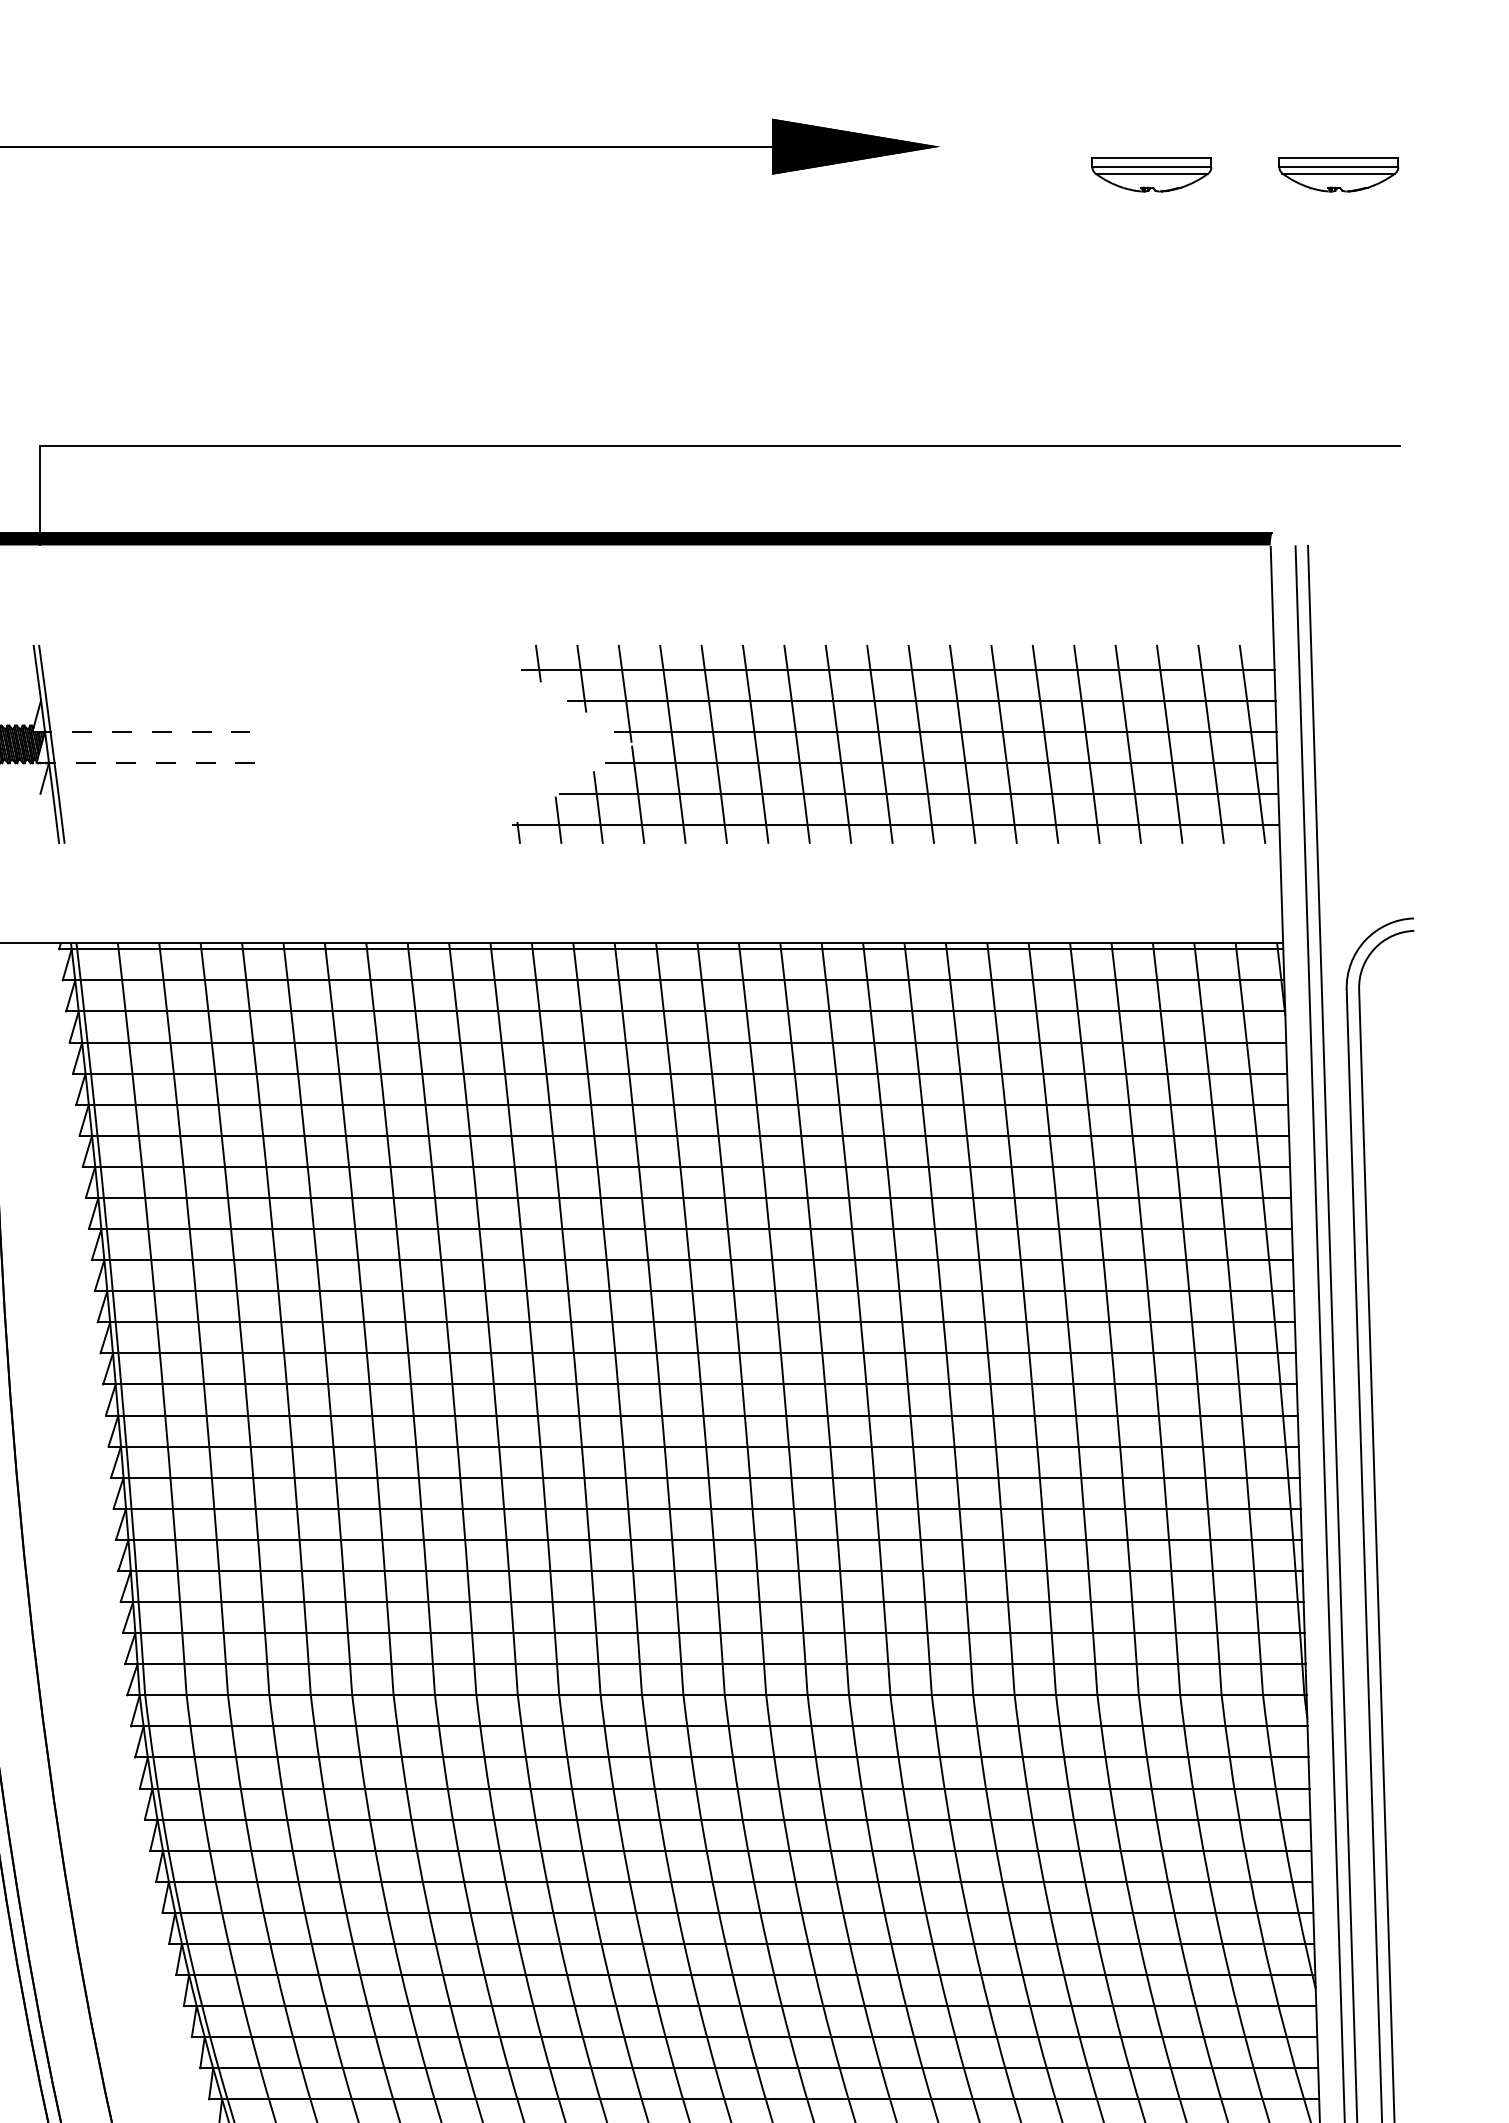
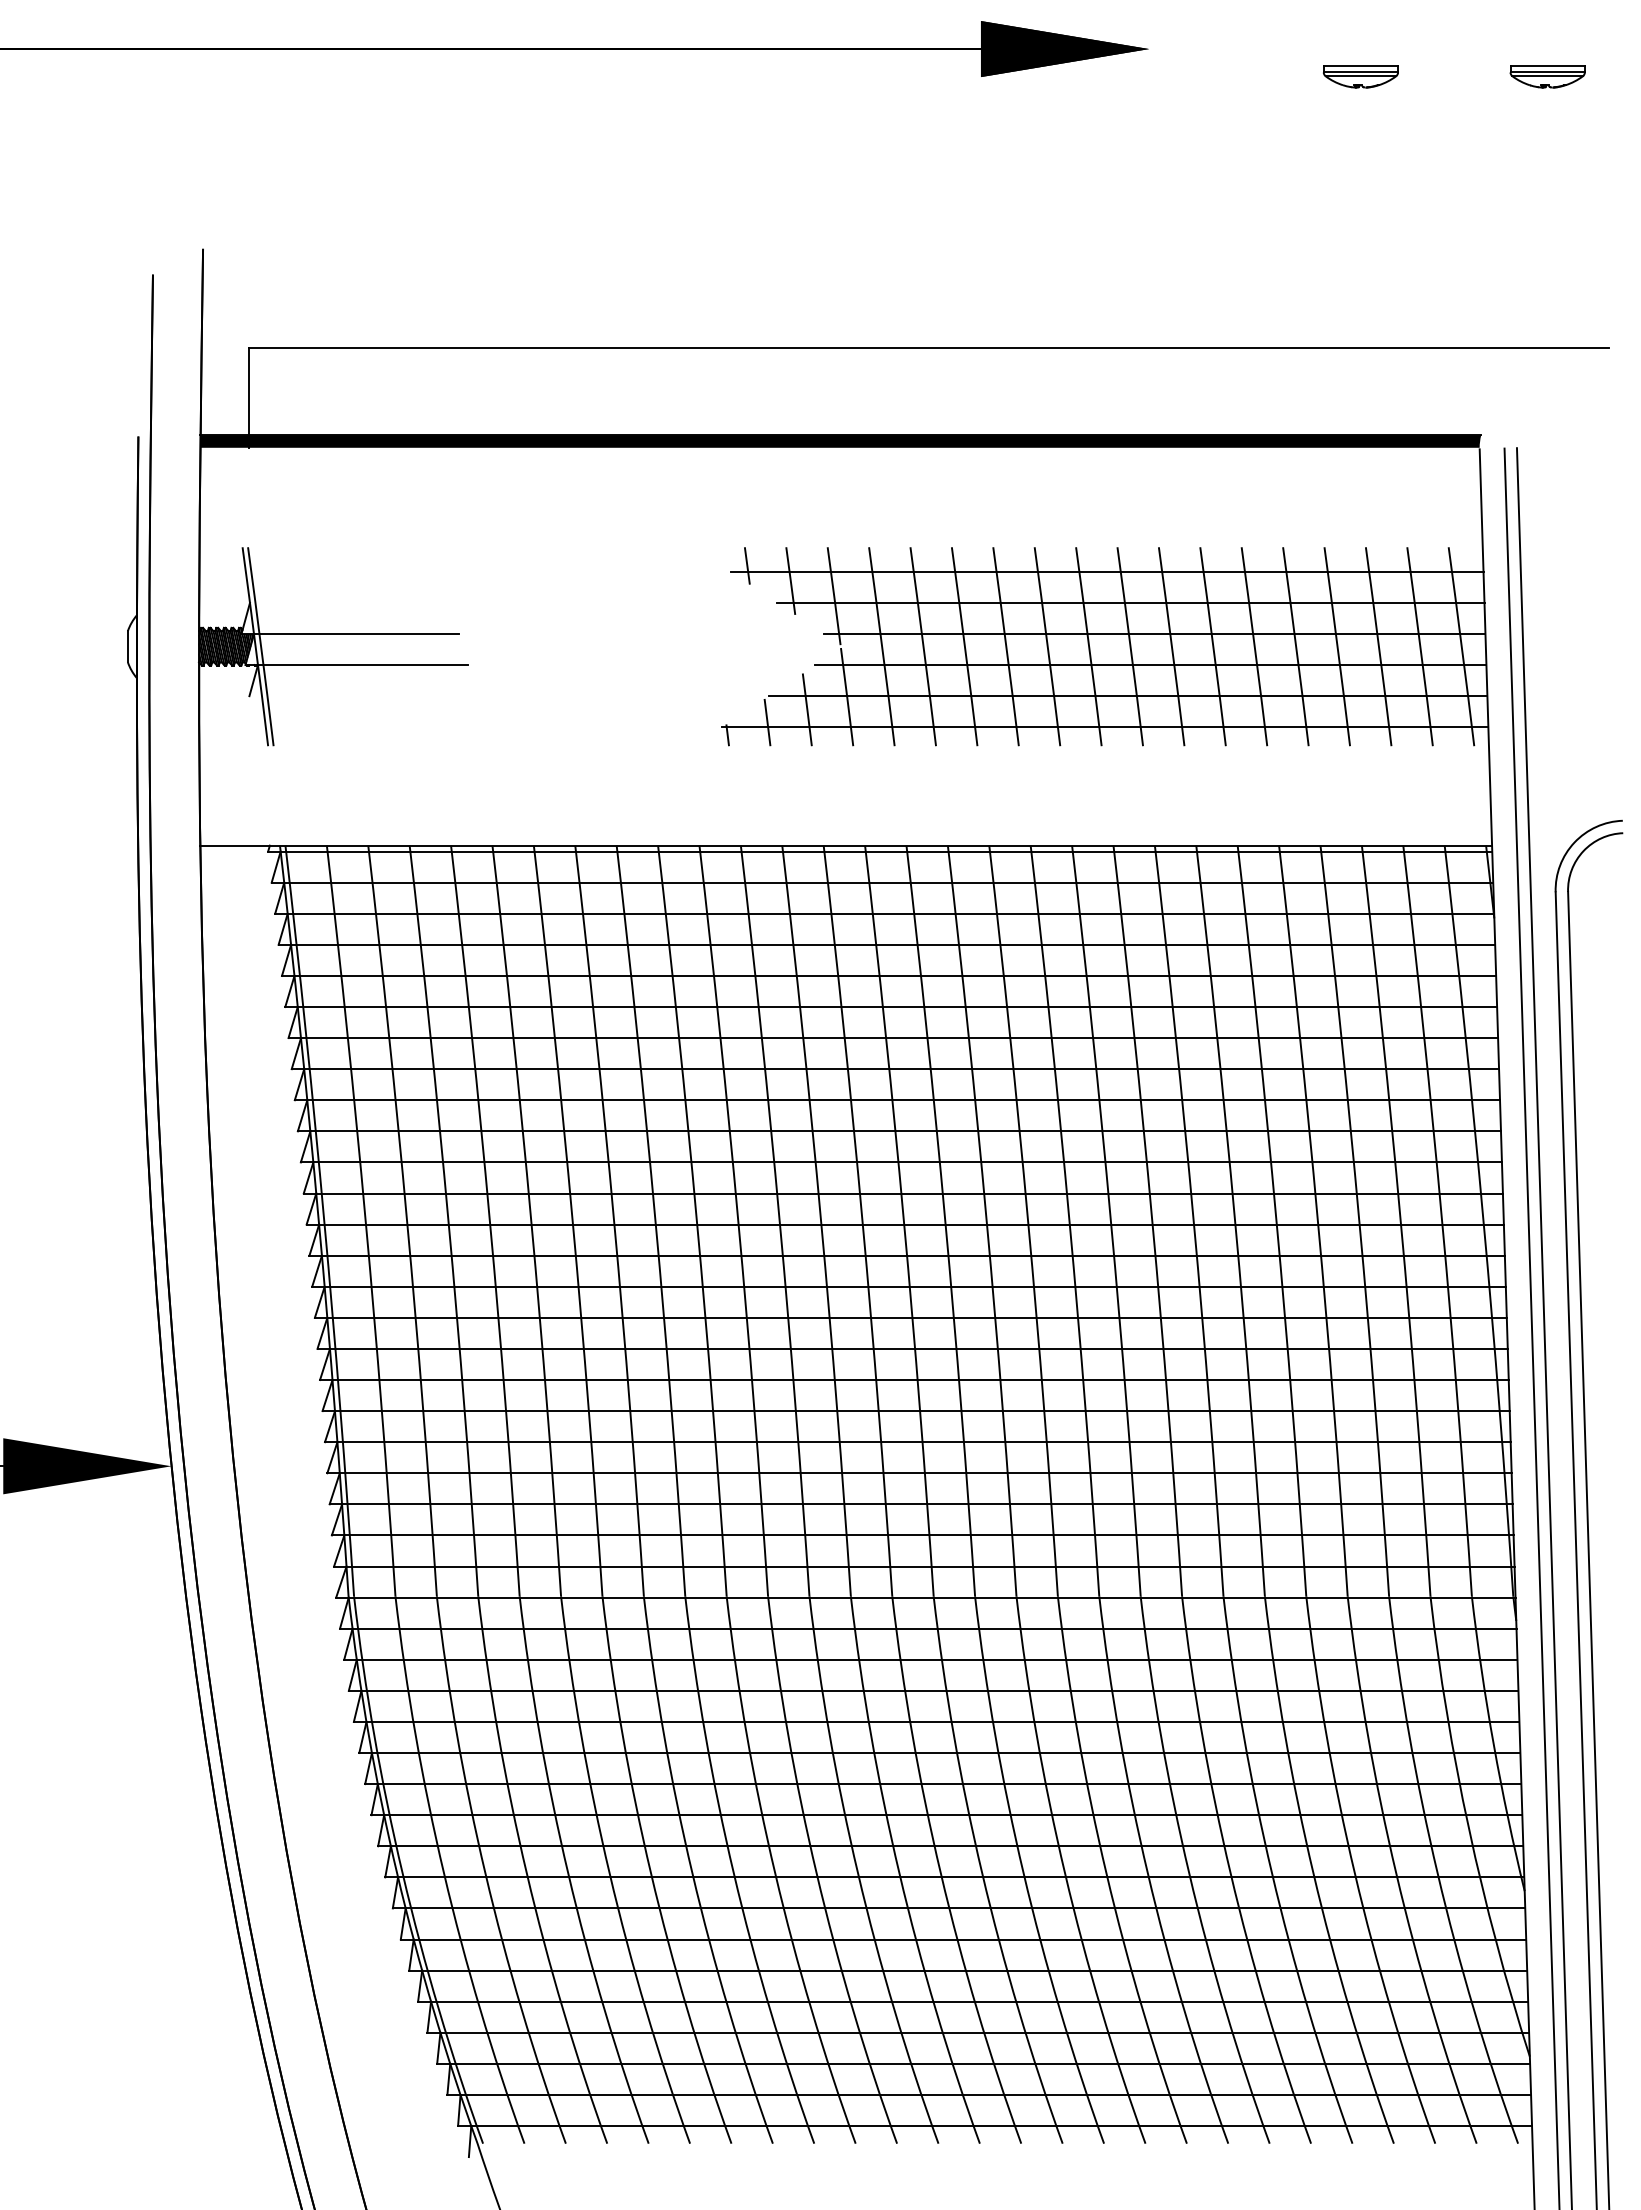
part: (1151, 174) -> (1360, 76), size x0.62
part: (1338, 174) -> (1547, 76), size x0.62
line: (141, 732) -> (350, 634), dashed -> solid
line: (148, 763) -> (357, 665), dashed -> solid

